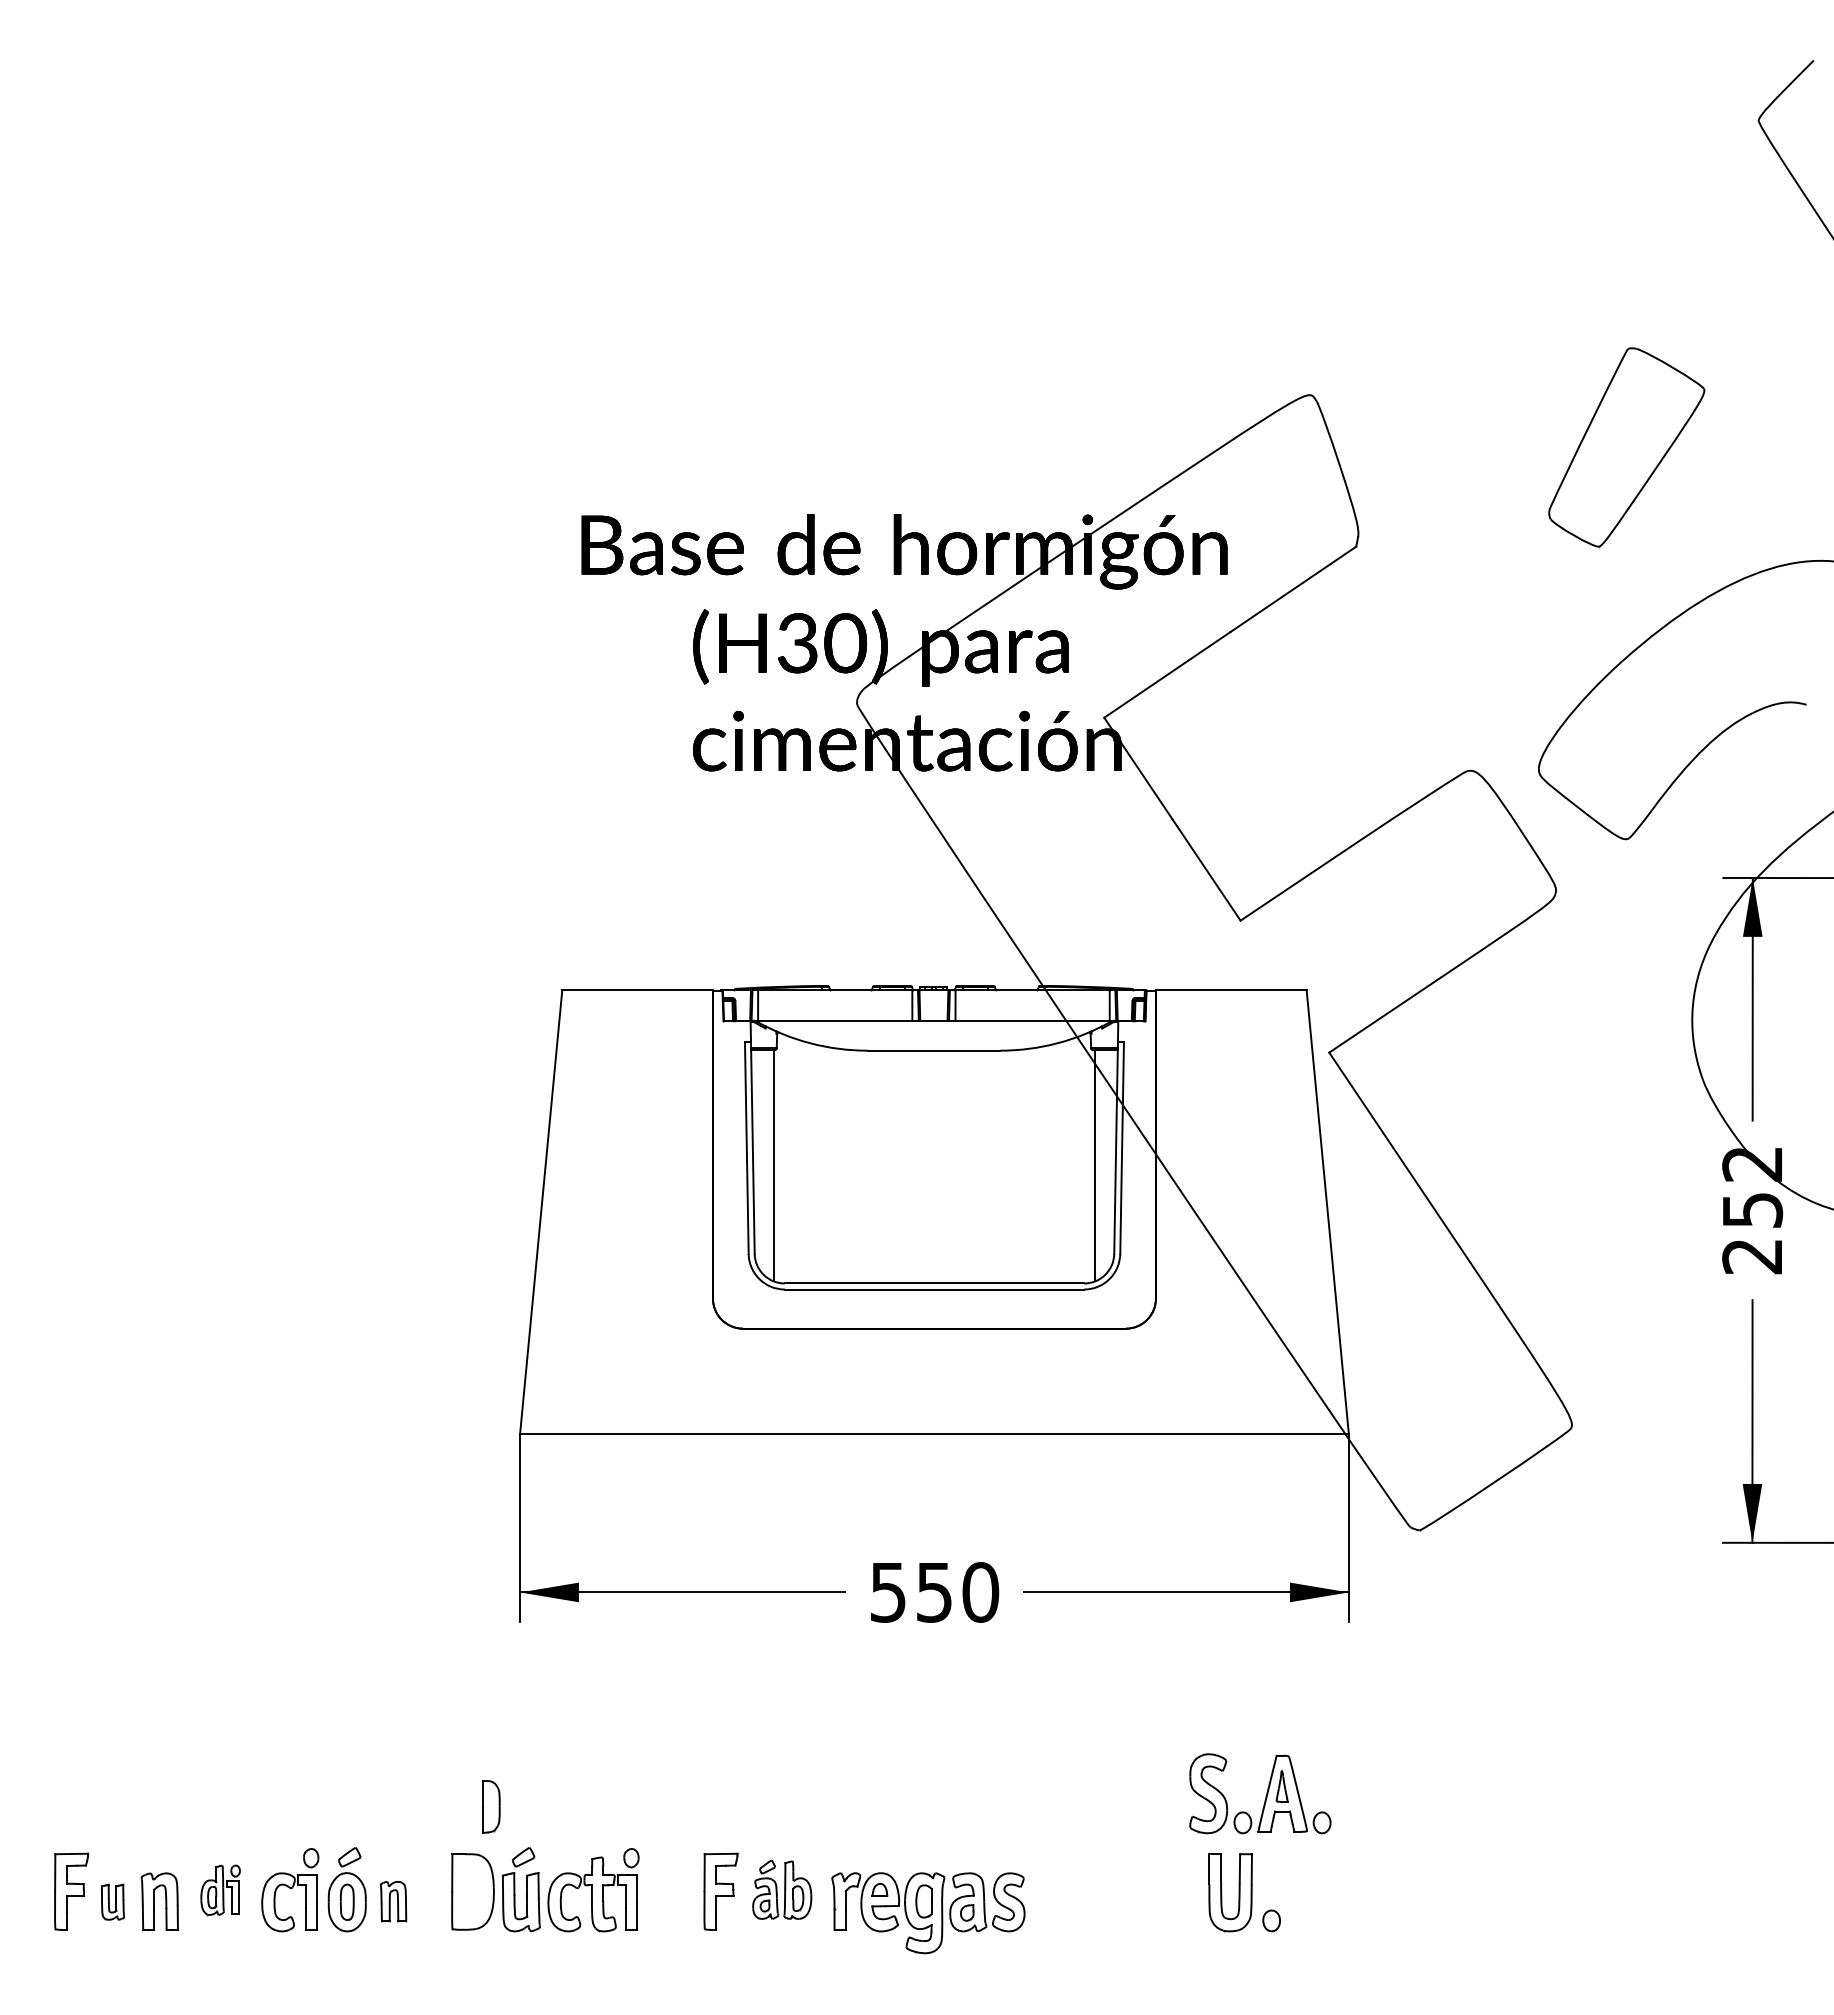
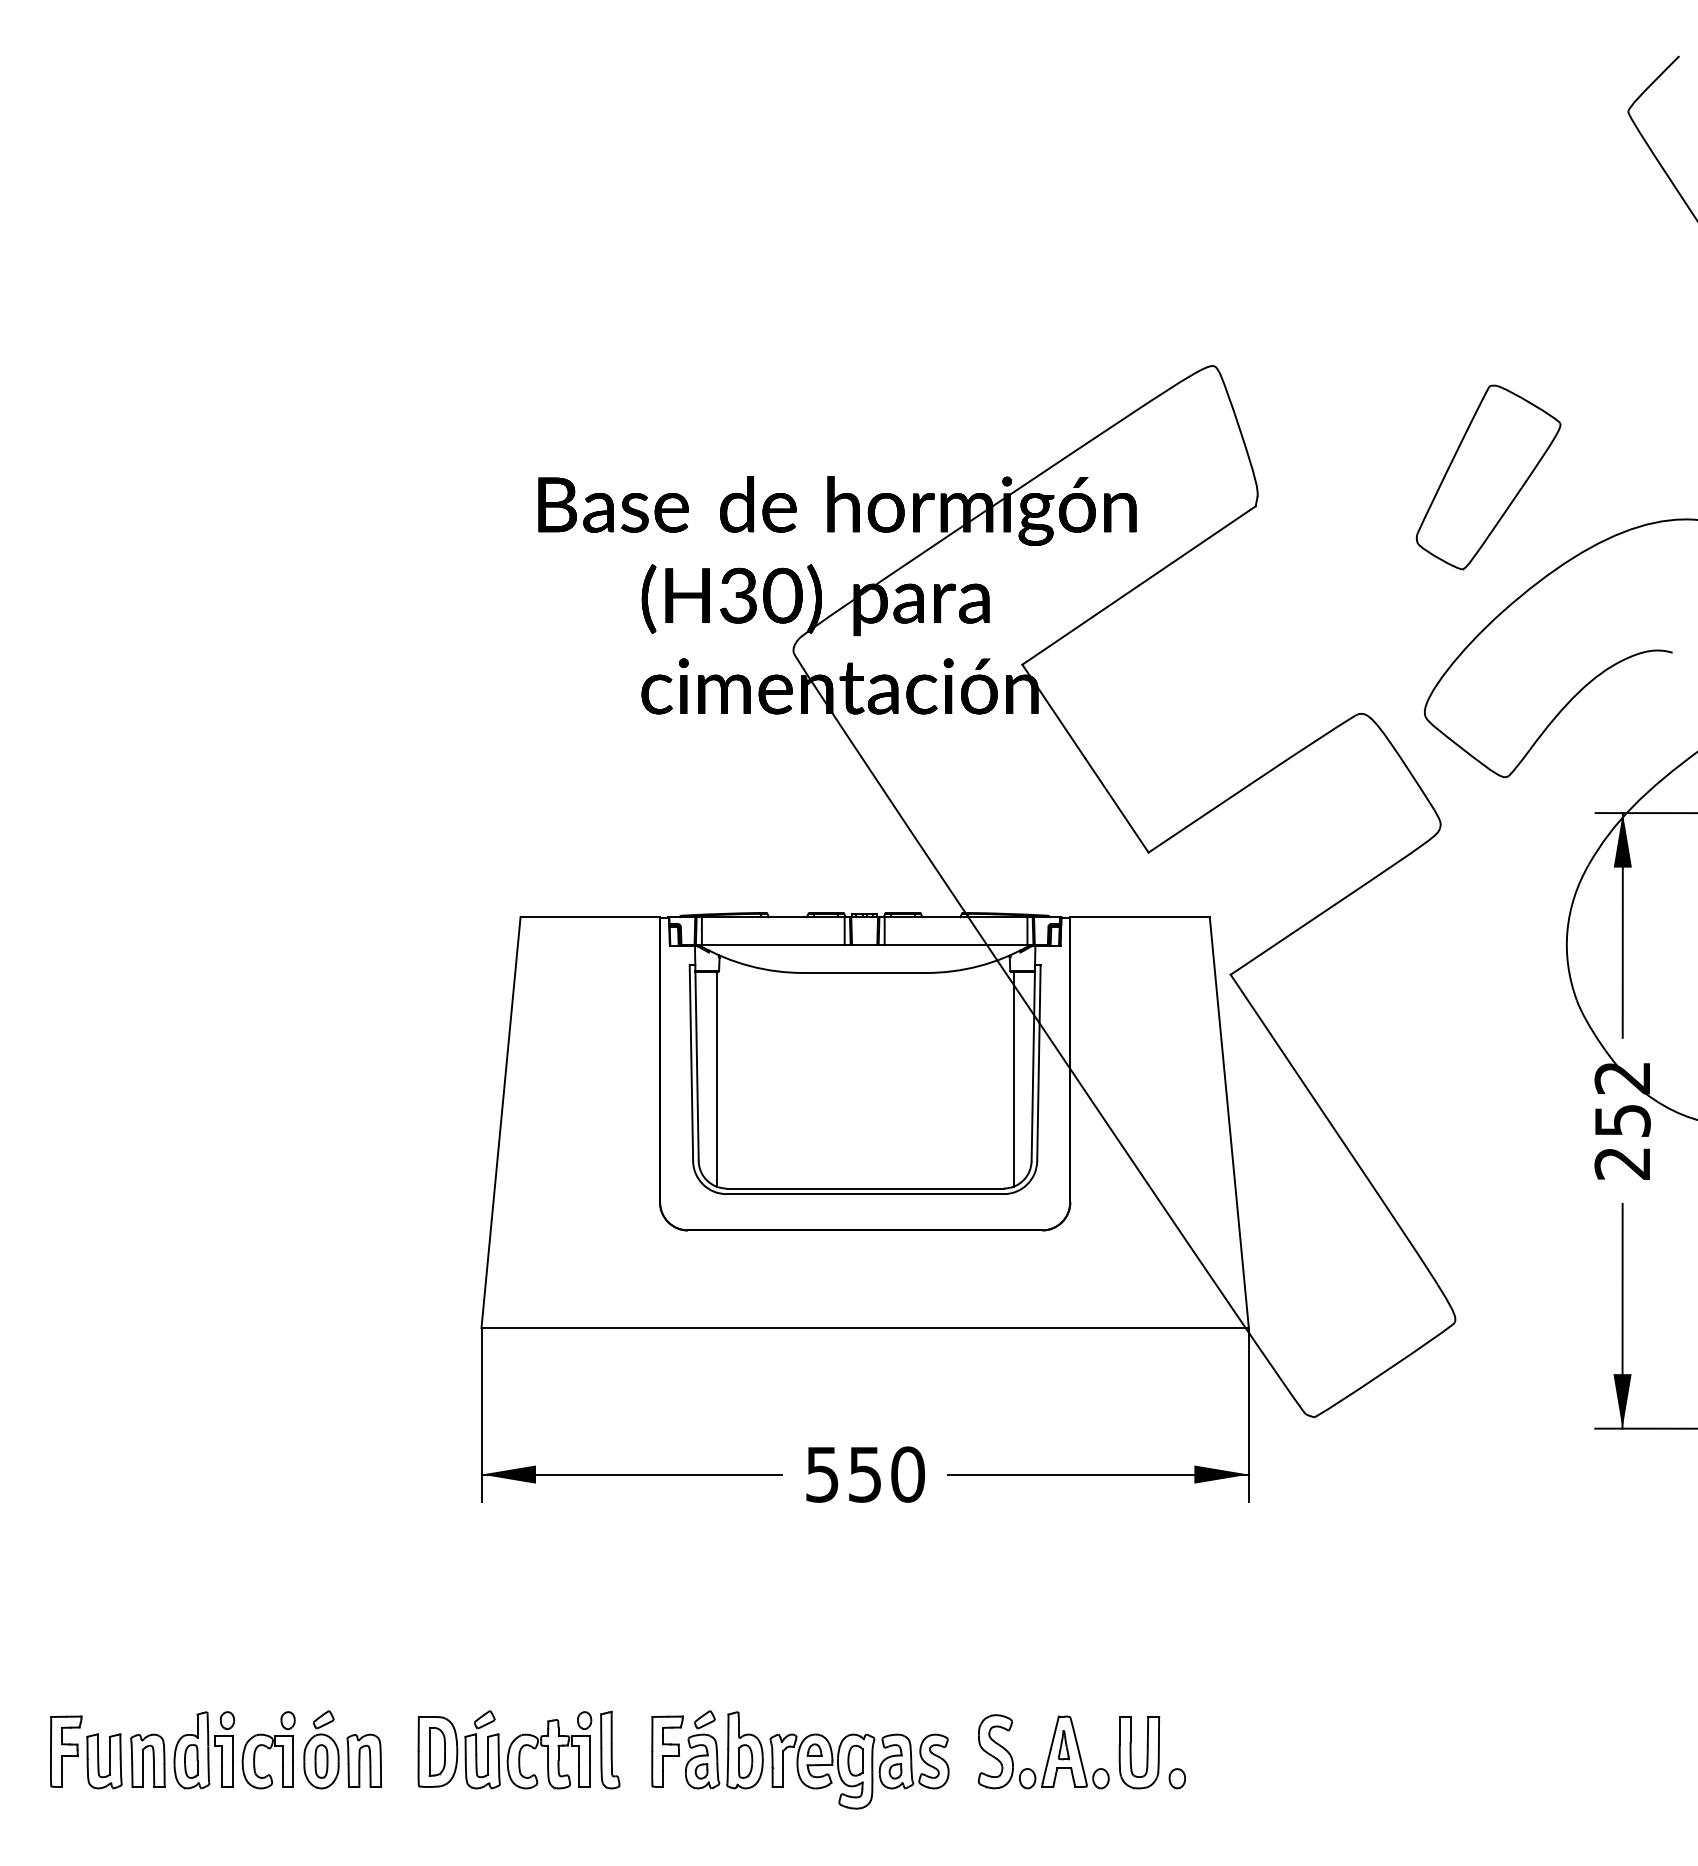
part: (1626, 447) -> (1488, 477), moved
part: (1260, 1793) -> (1043, 1751), moved
part: (491, 1806) -> (437, 1751), moved
part: (658, 1889) -> (609, 1749), added
part: (781, 1889) -> (723, 1749), size x1.43
part: (220, 1890) -> (204, 1750), size x1.67
part: (393, 1901) -> (364, 1760), size x1.43
part: (112, 1902) -> (104, 1761), size x1.67

